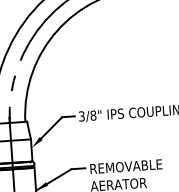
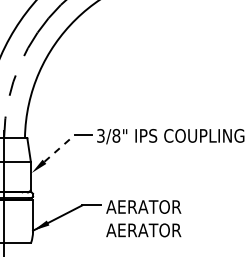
line: (51, 127) -> (59, 148), solid -> dashed
text: (125, 166) -> (154, 206), REMOVABLE -> AERATOR

